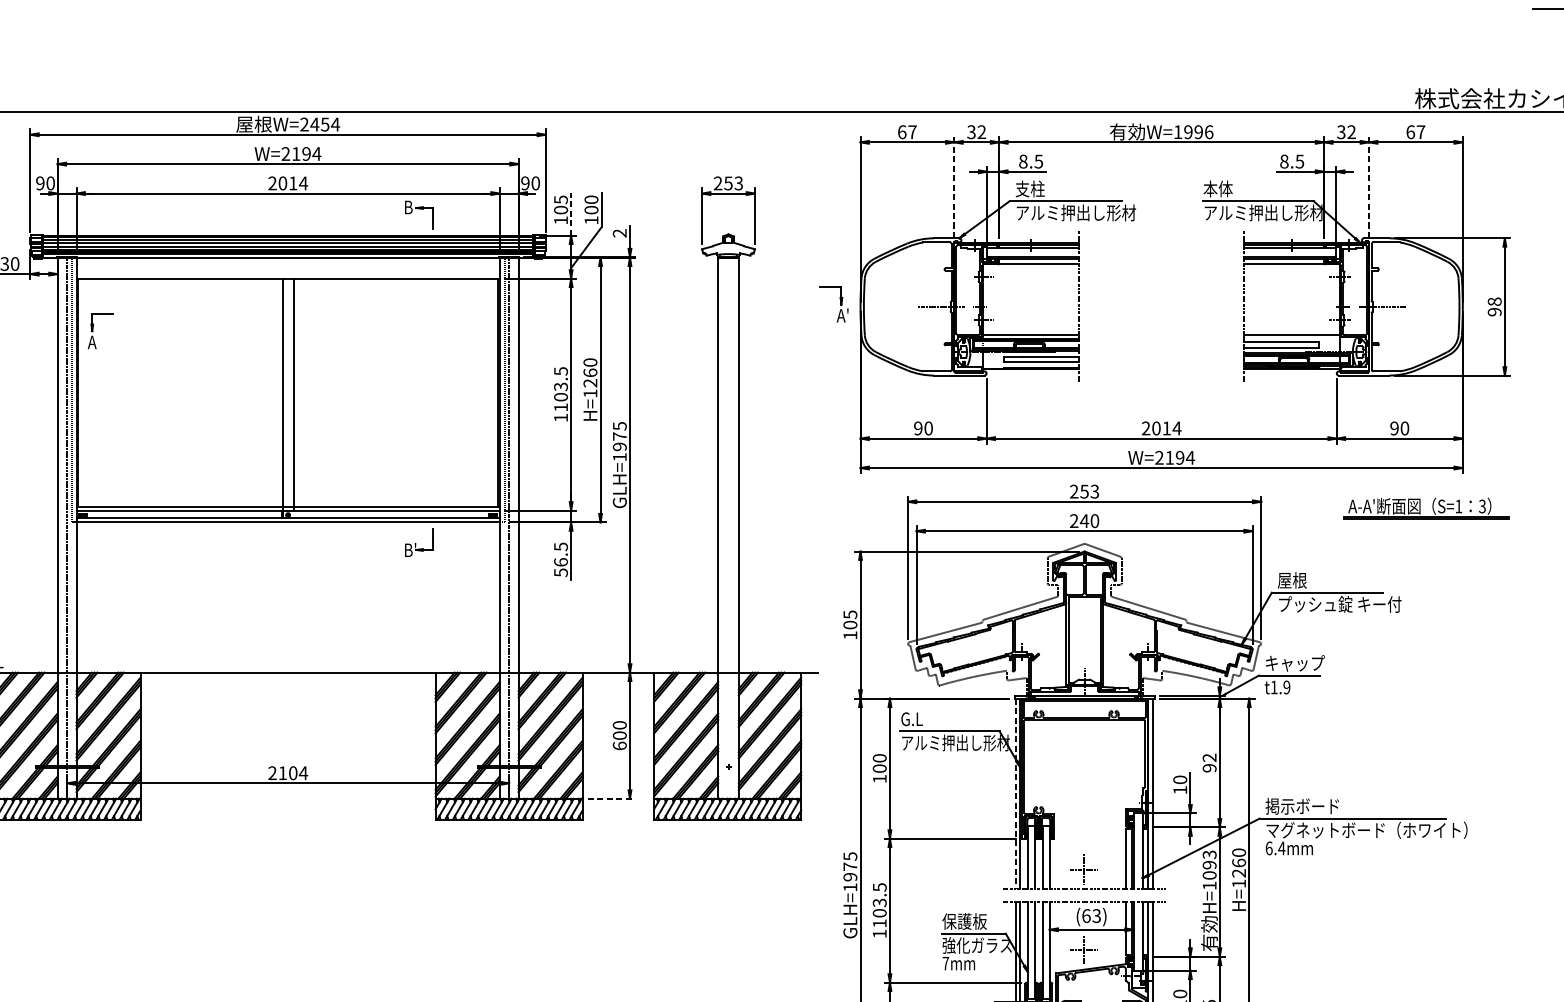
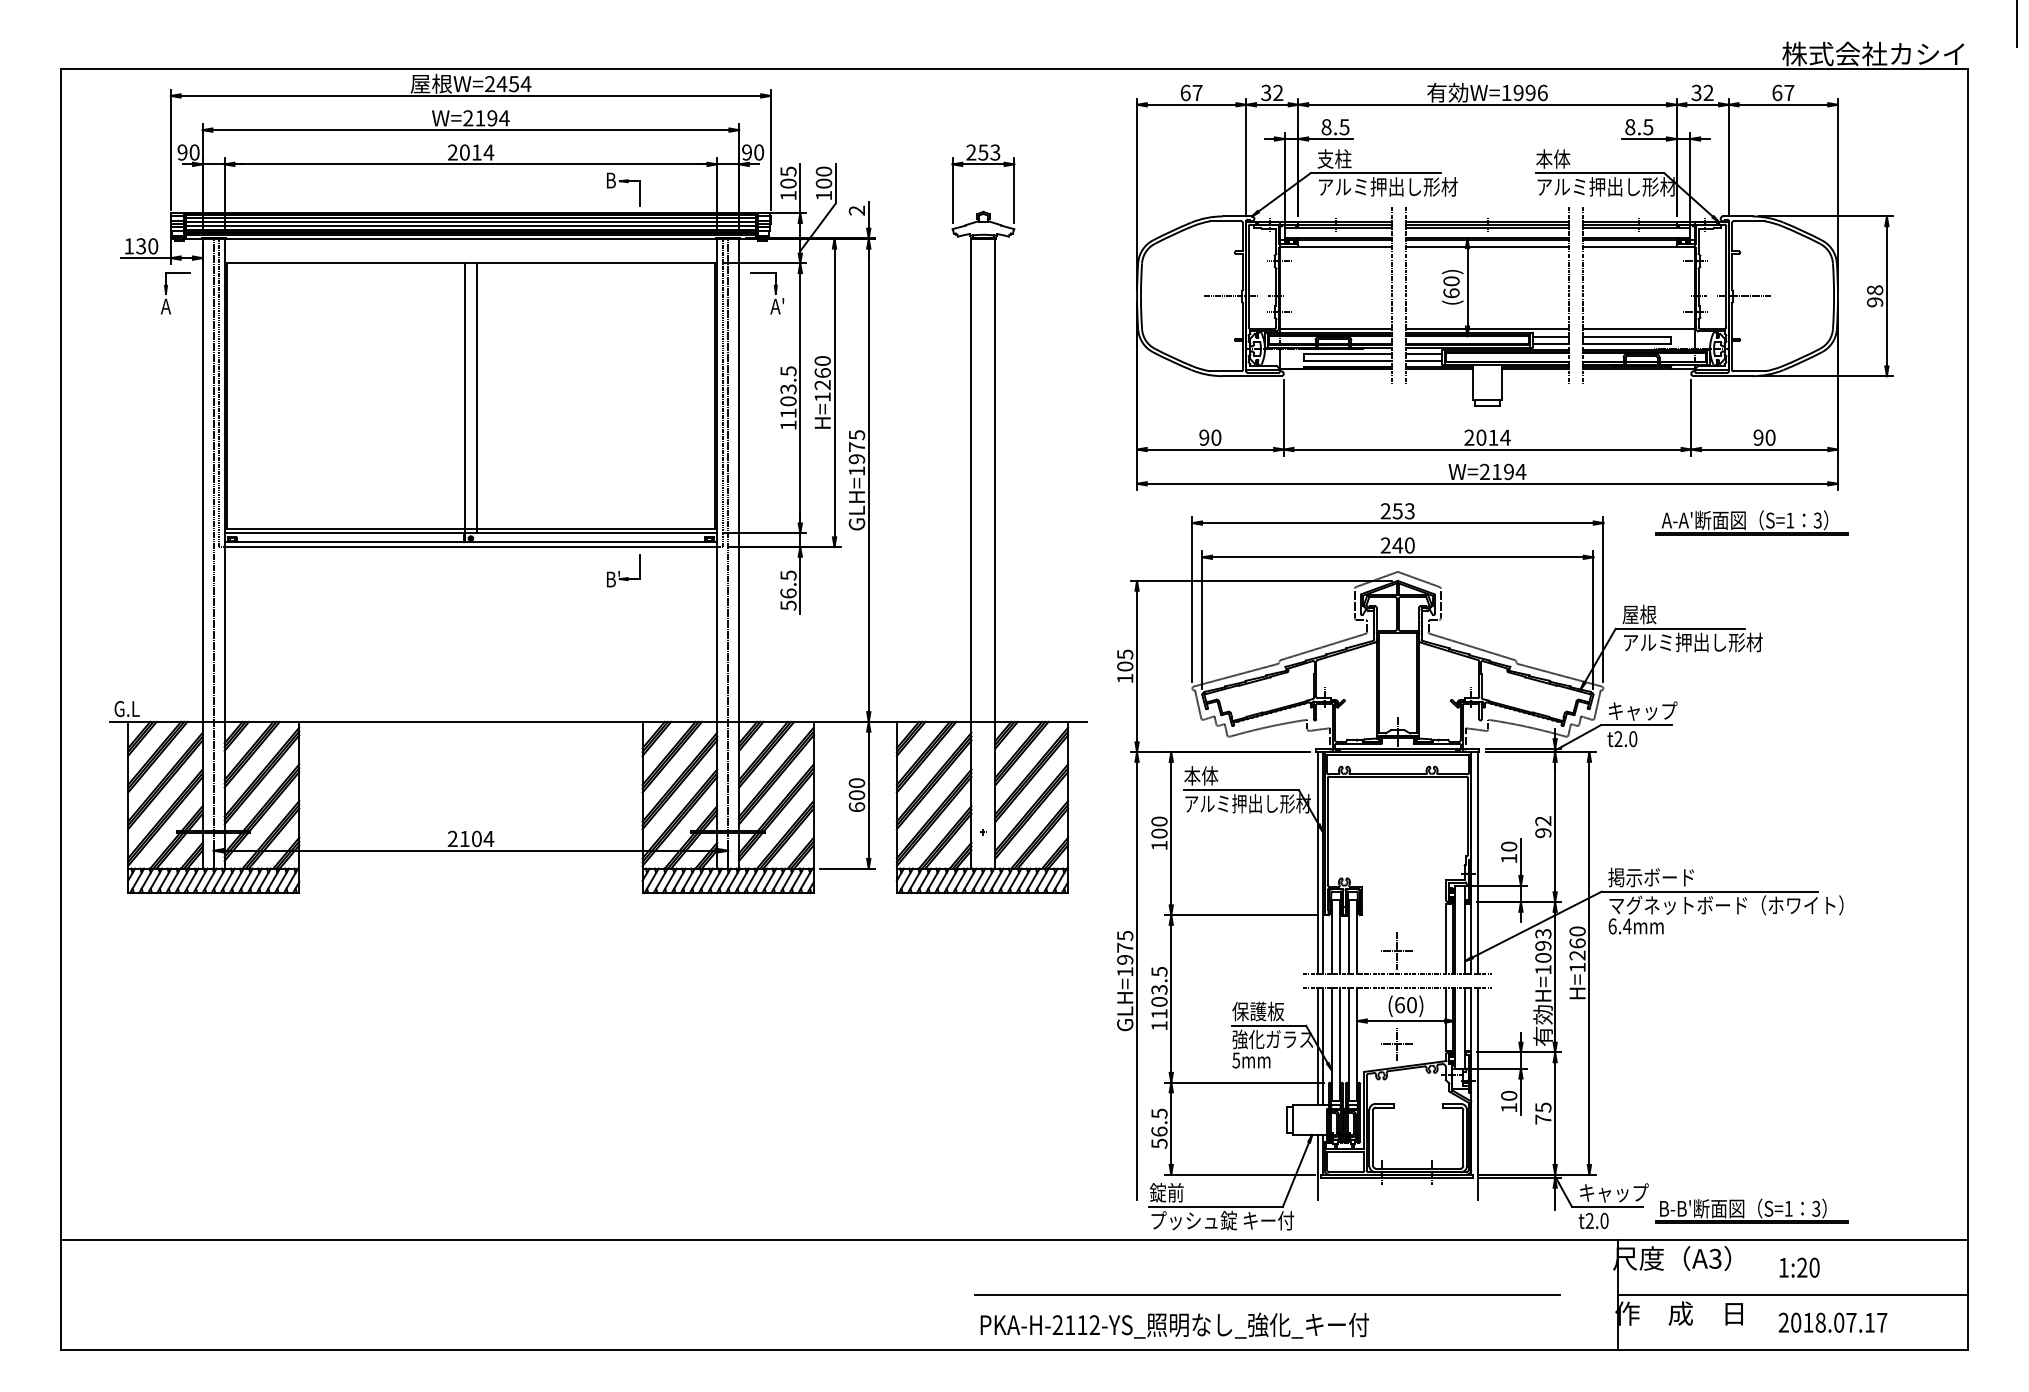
line: (954, 187) -> (1246, 157), dashed -> solid
line: (1368, 187) -> (1728, 157), dashed -> solid
line: (571, 214) -> (800, 188), dashed -> solid
part: (840, 304) -> (774, 293), moved
part: (1145, 315) -> (1468, 306), added
part: (93, 329) -> (167, 291), moved
part: (1425, 508) -> (1751, 522), moved
text: (1340, 604) -> (1695, 642), プッシュ錠 キー付 -> アルミ押出し形材
text: (1280, 687) -> (1625, 739), t1.9 -> t2.0
text: (915, 718) -> (1201, 775), G.L -> 本体
line: (1015, 793) -> (1317, 862), dashed -> solid
line: (611, 798) -> (847, 868), dashed -> solid
text: (1096, 916) -> (1411, 1005), (63) -> (60)
text: (945, 963) -> (1236, 1060), 7mm -> 5mm

